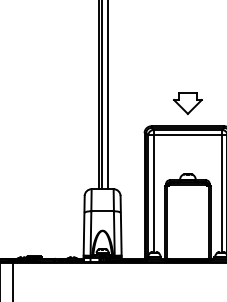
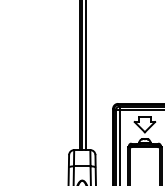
part: (187, 103) -> (144, 124), moved

